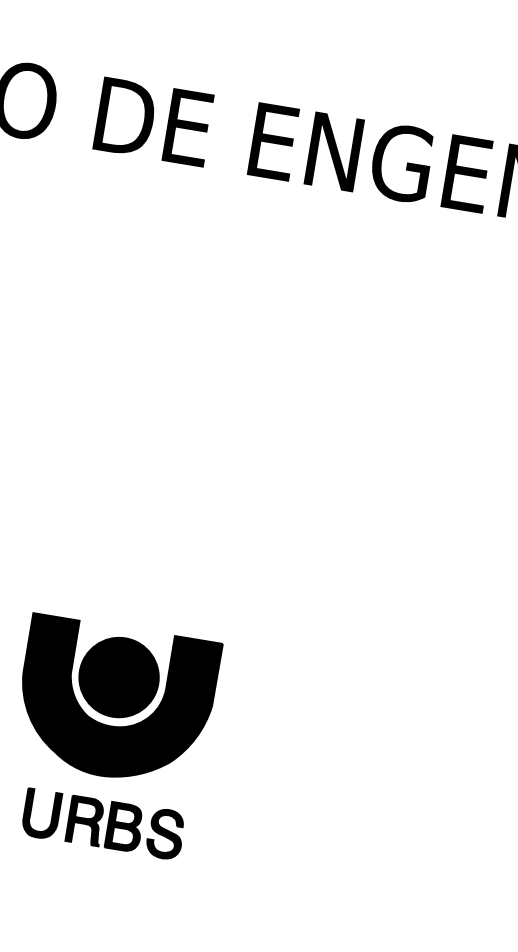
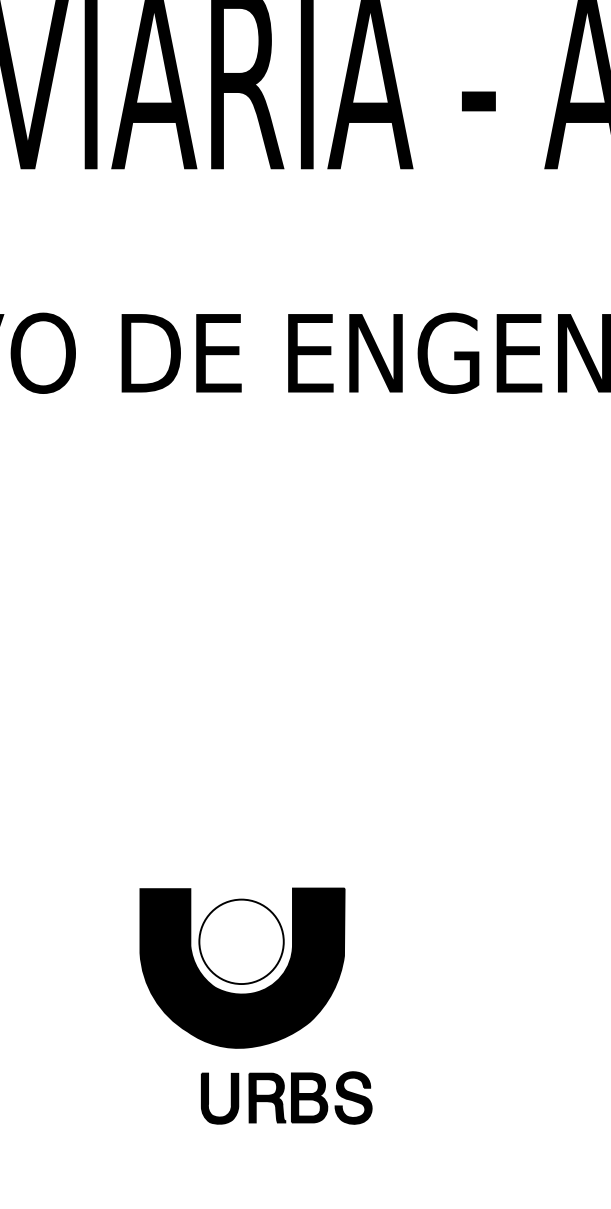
fill: (119, 677) -> (241, 941), removed
part: (103, 823) -> (286, 1097), moved

